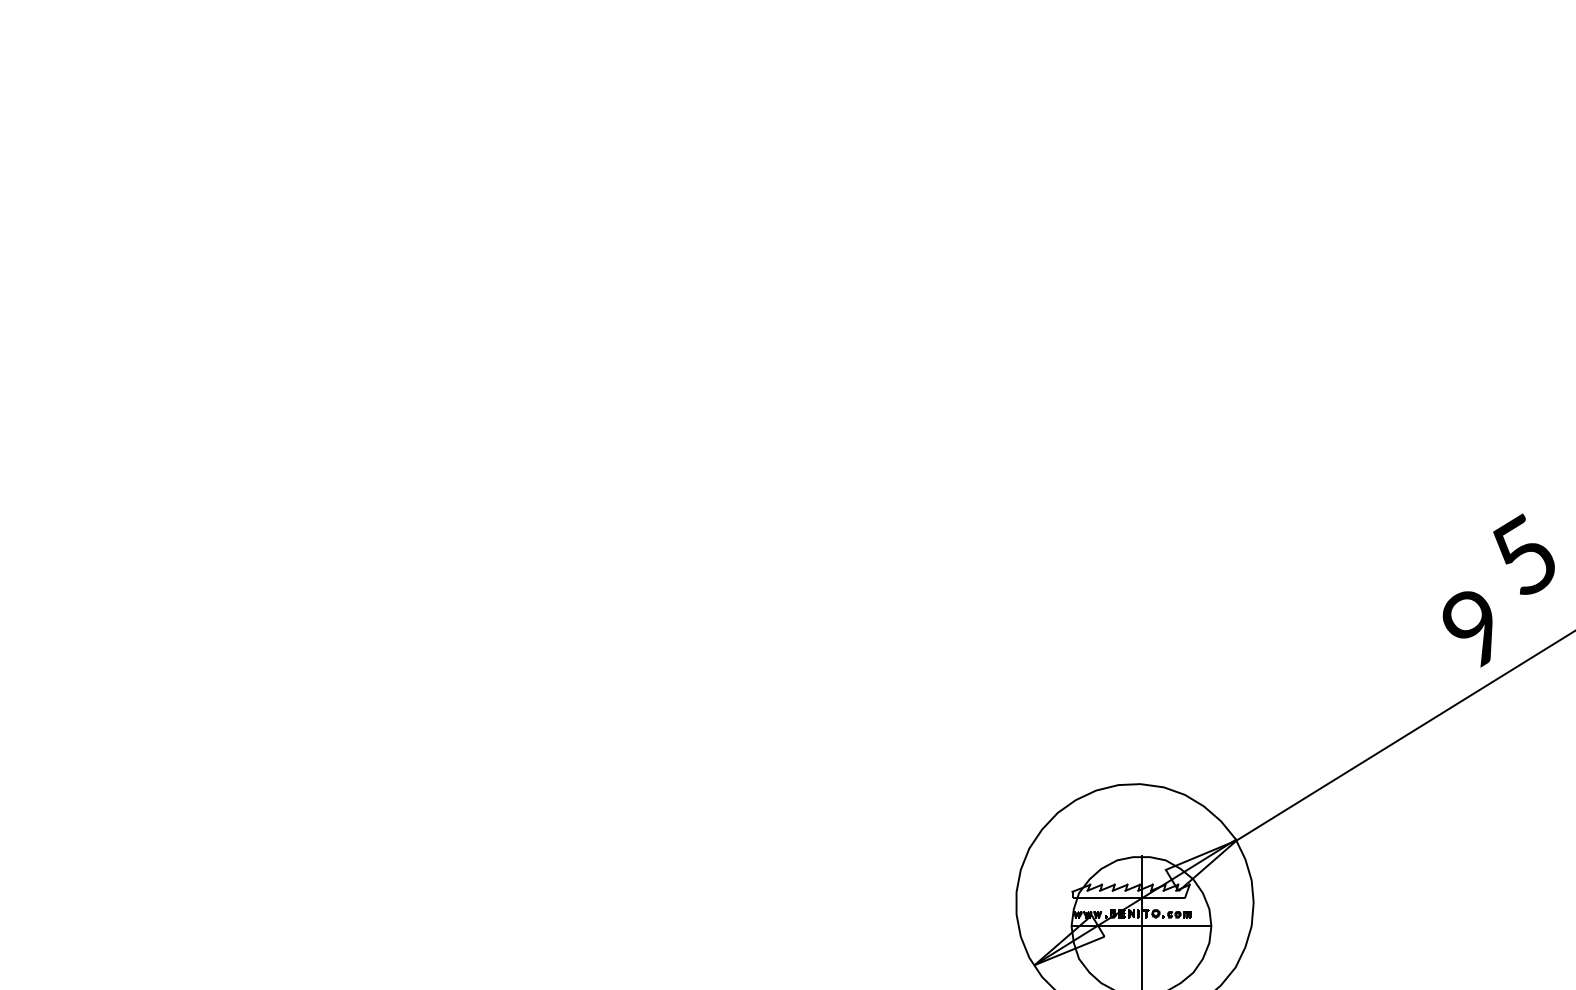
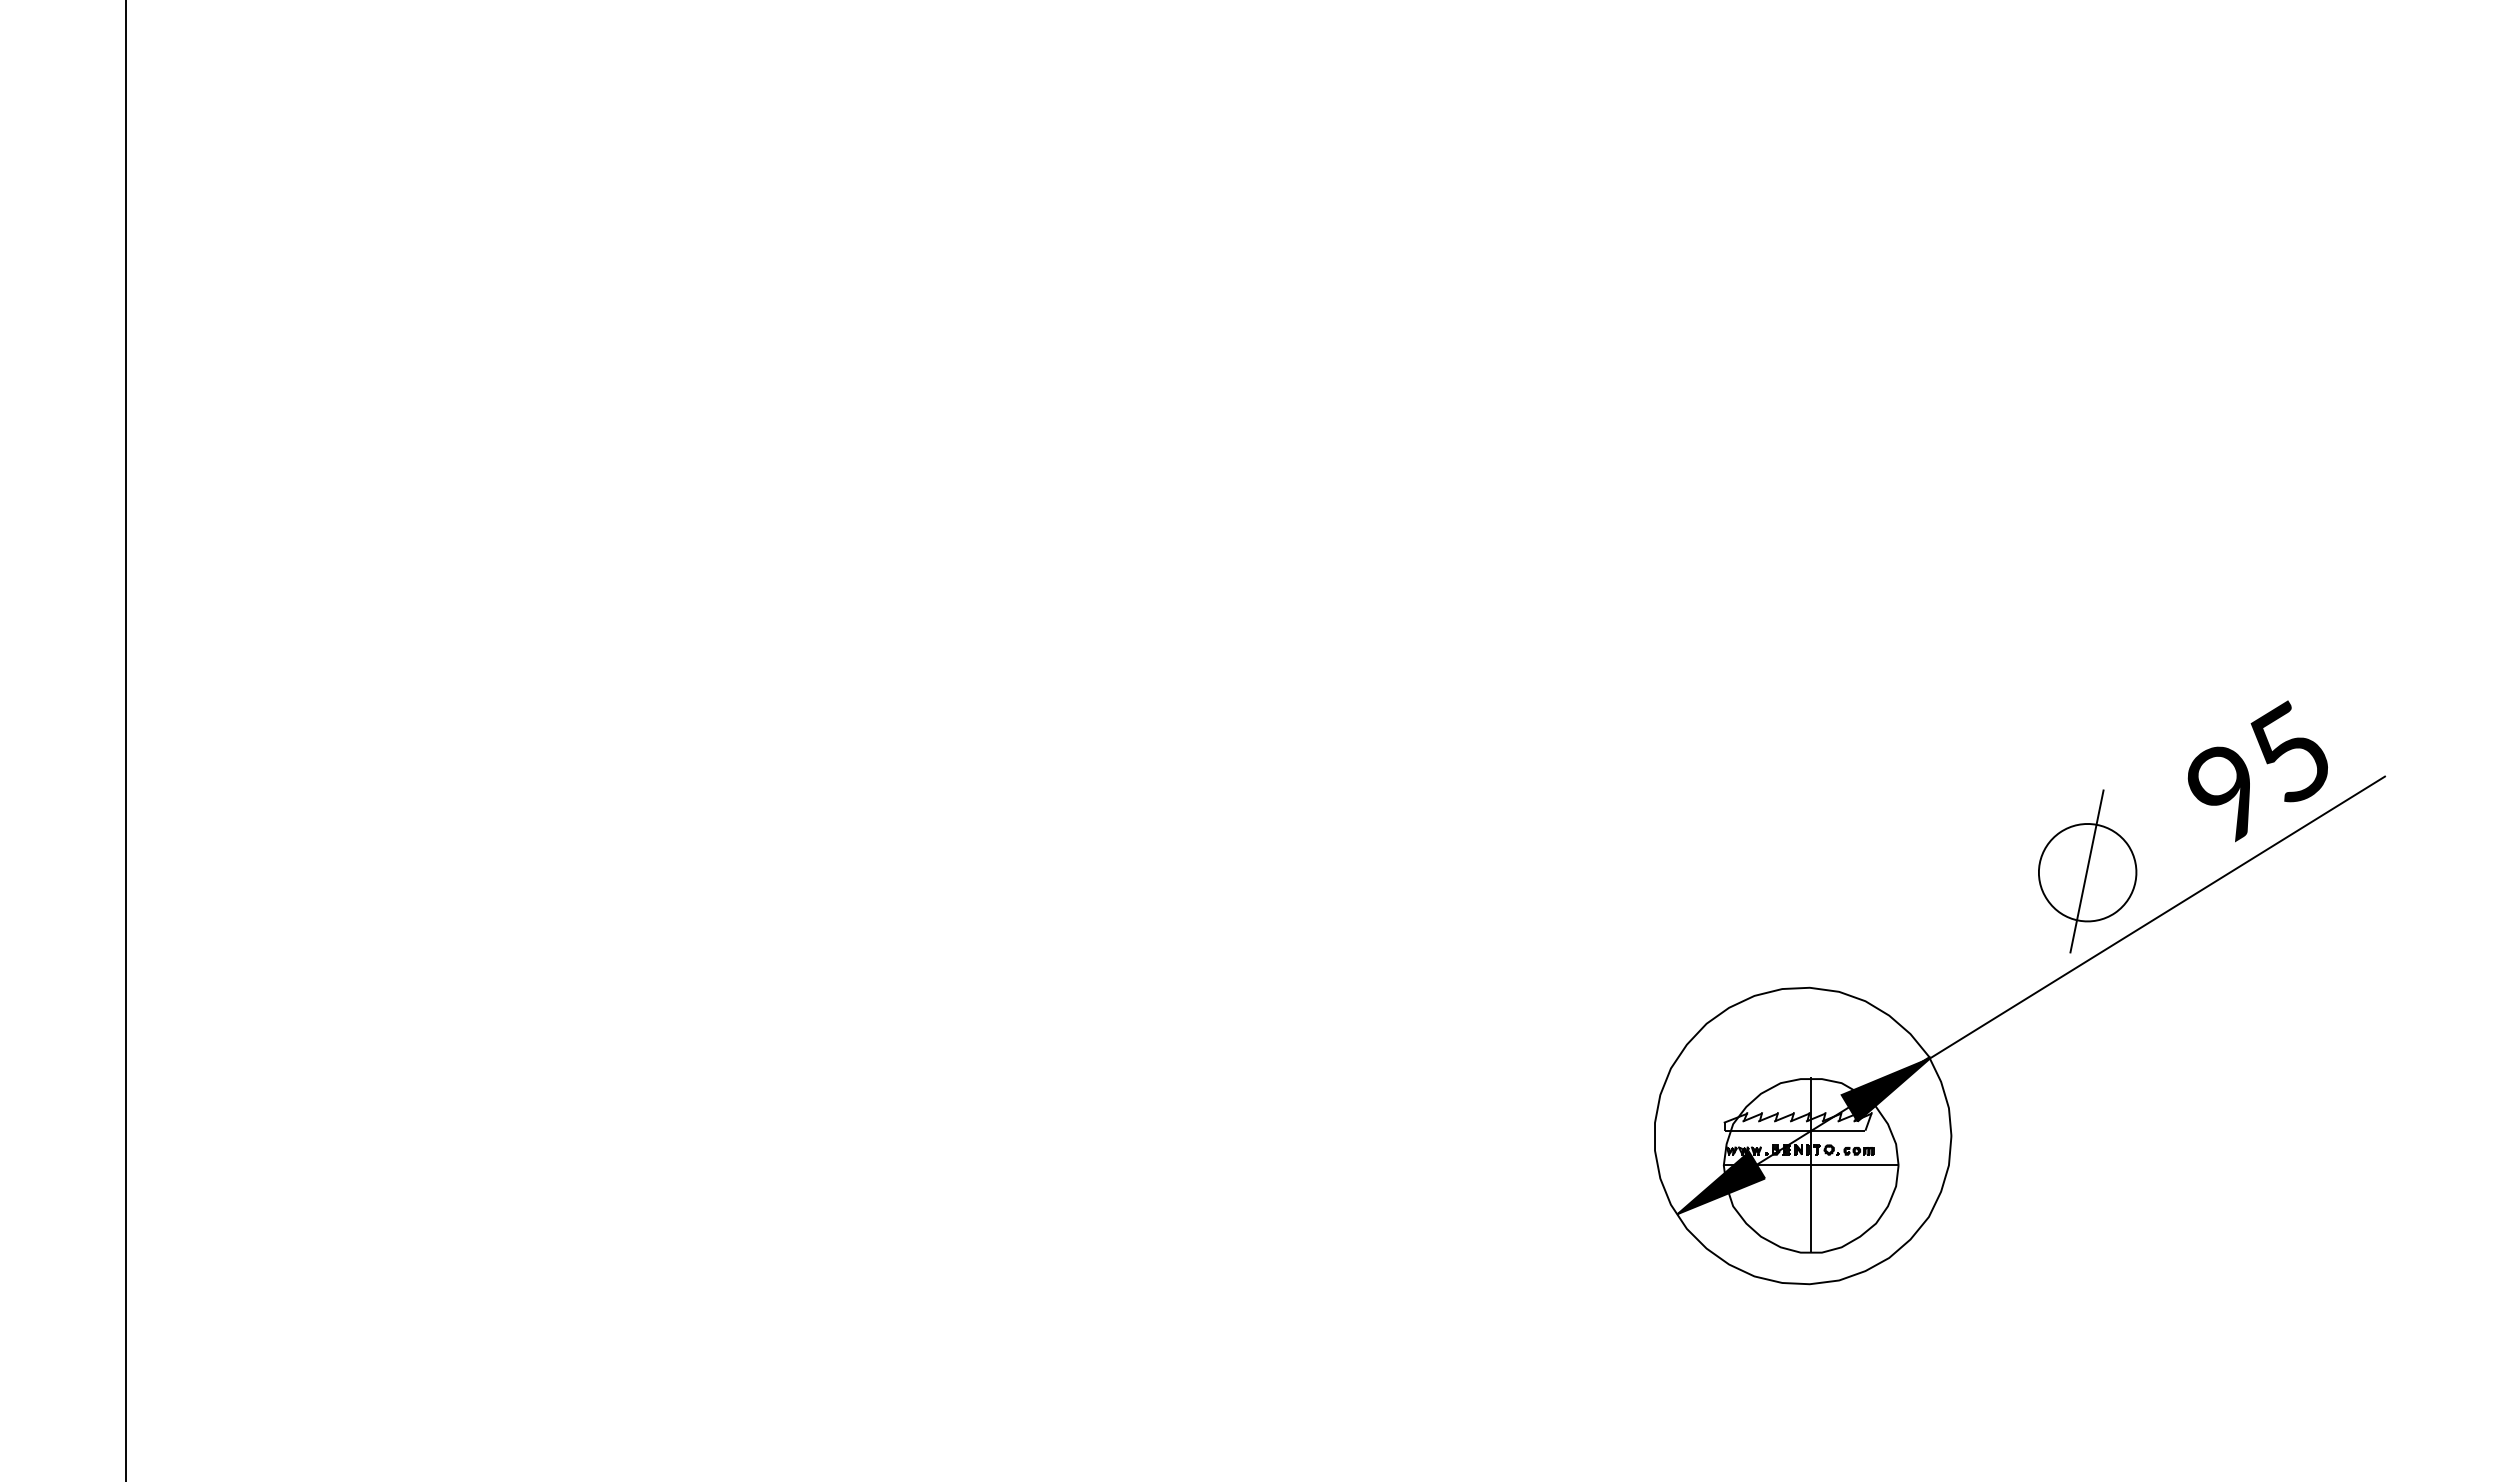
text: (1523, 554) -> (2288, 751), moved
part: (1362, 691) -> (2087, 871), added
fill: (1200, 865) -> (1885, 1089), added
fill: (1069, 939) -> (1721, 1182), added

